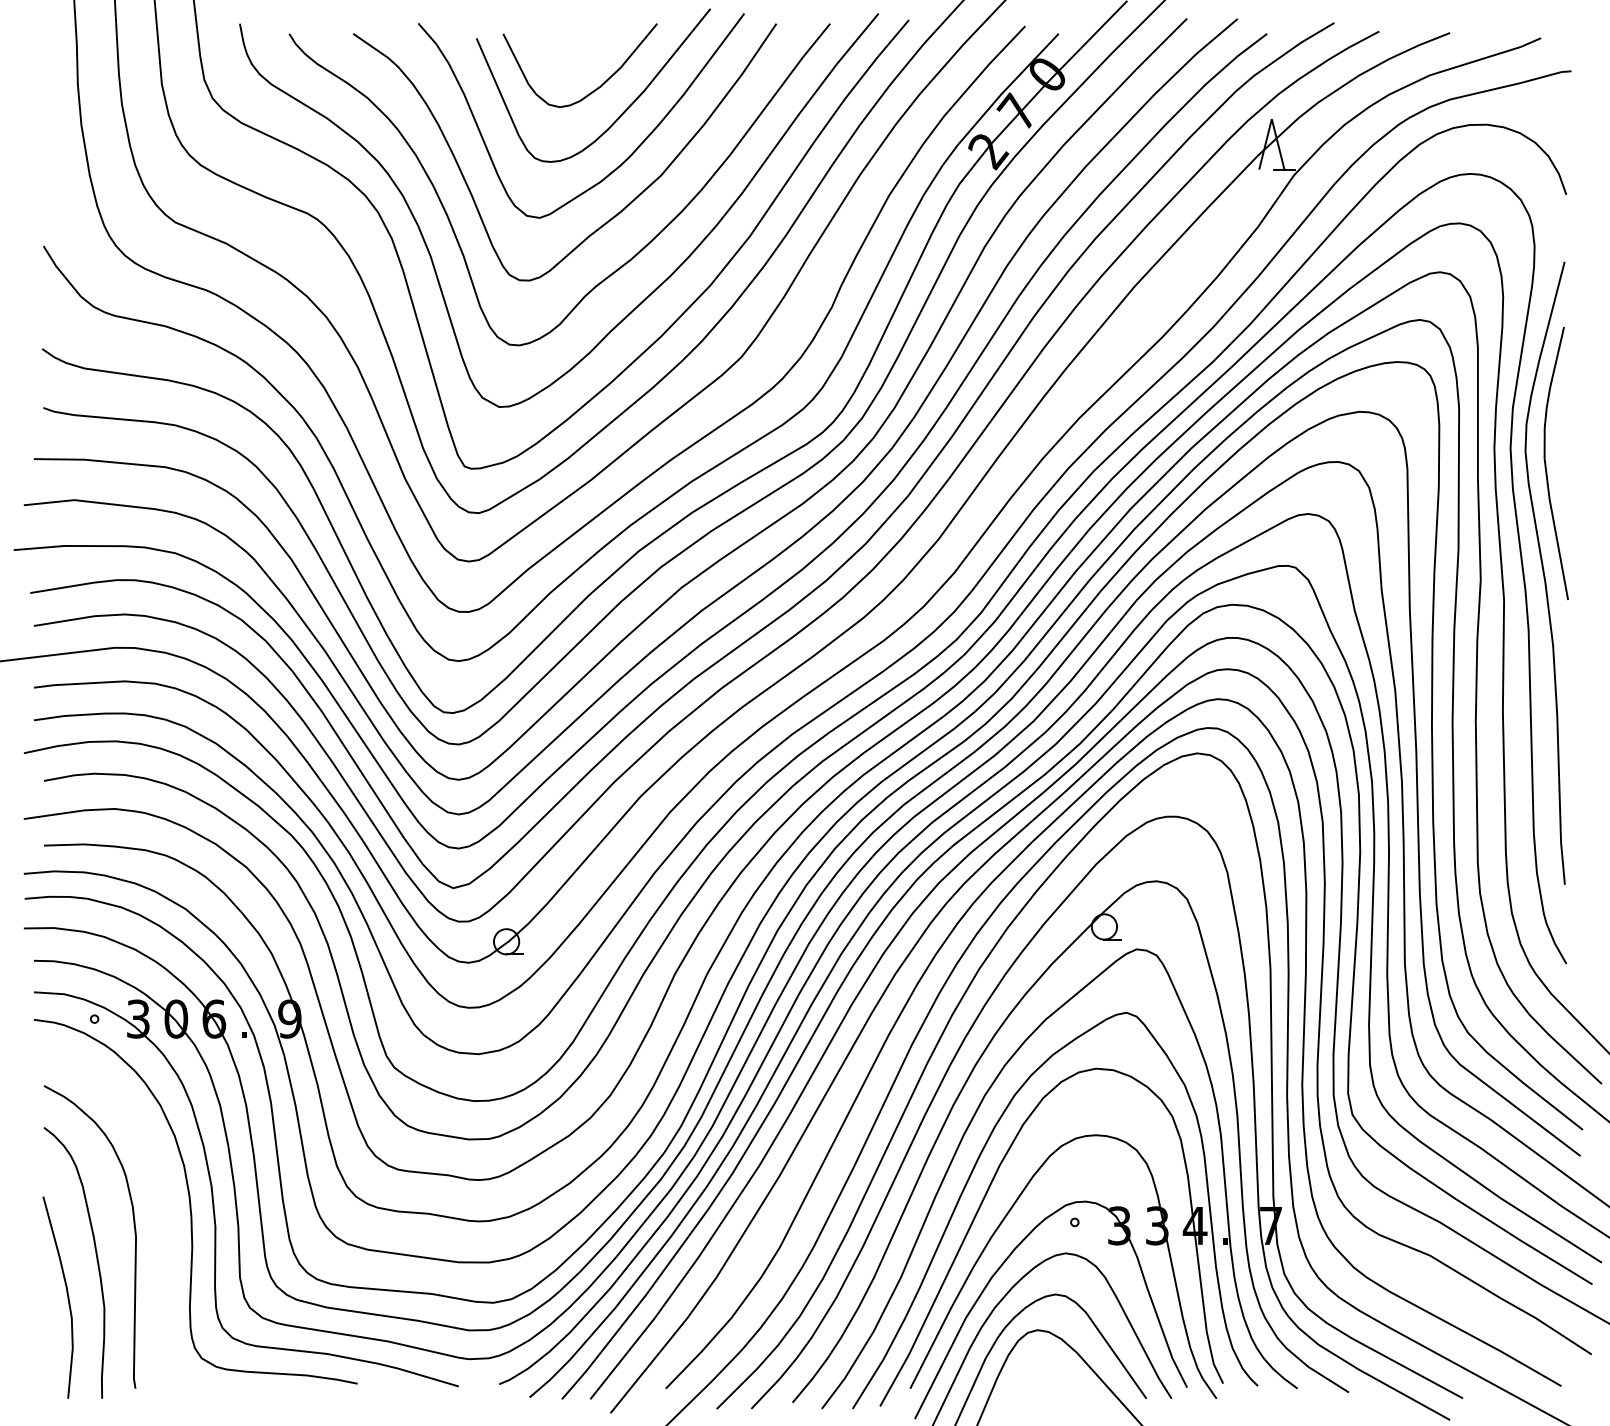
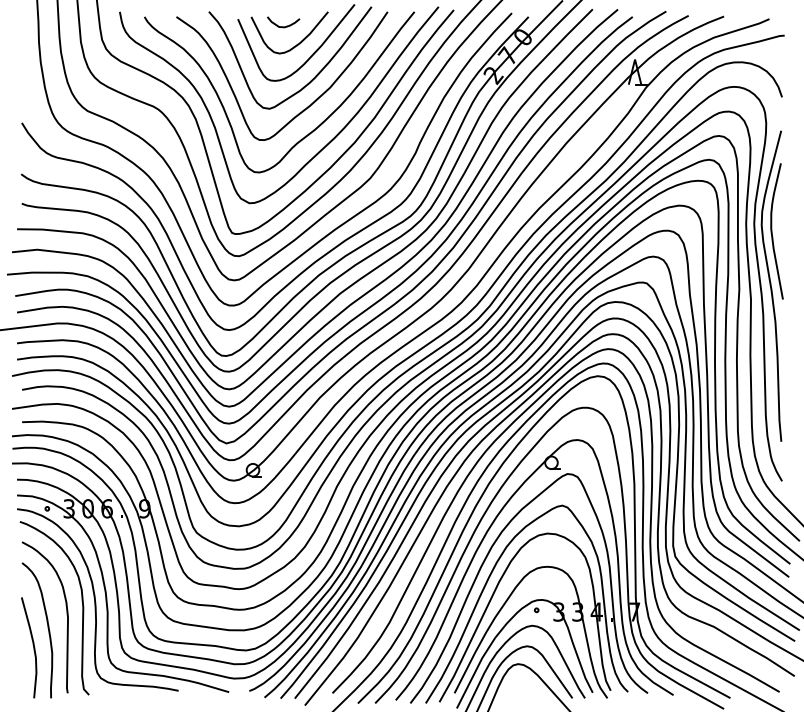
curve: (567, 52) -> (283, 26), added
curve: (163, 1204) -> (81, 601), added

